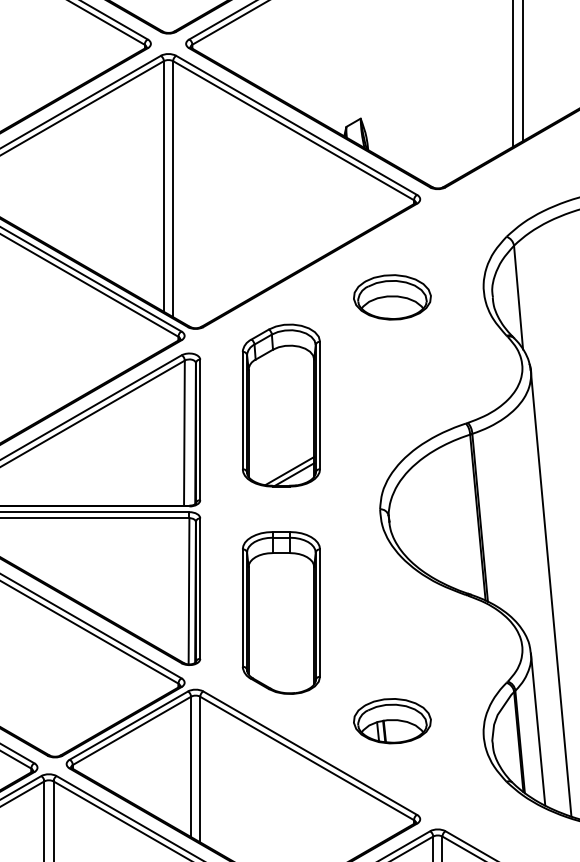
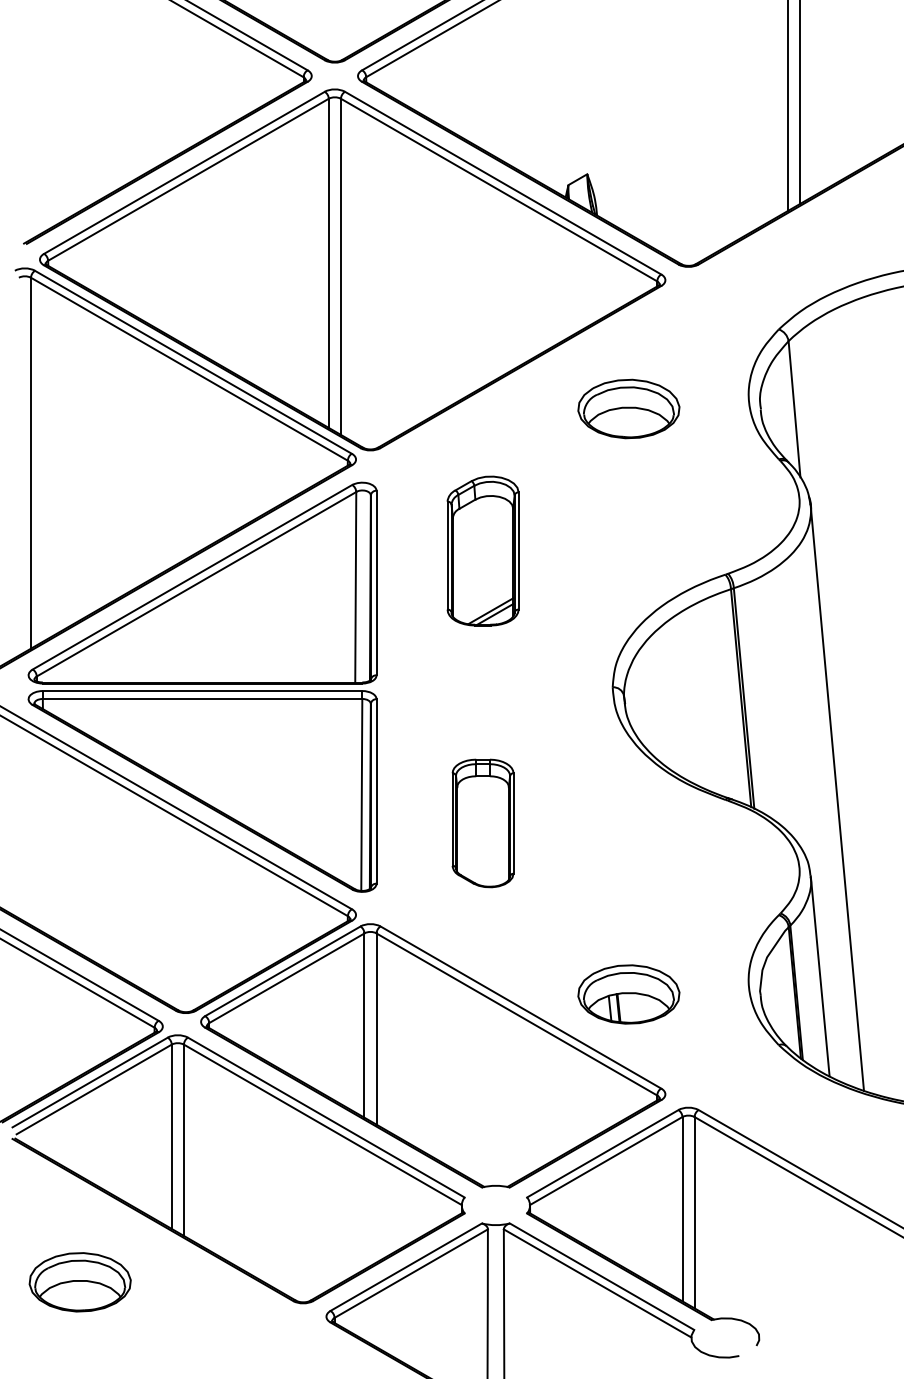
part: (280, 405) -> (482, 550), size x0.7
part: (280, 613) -> (482, 823), size x0.6
part: (392, 721) -> (628, 994), moved

